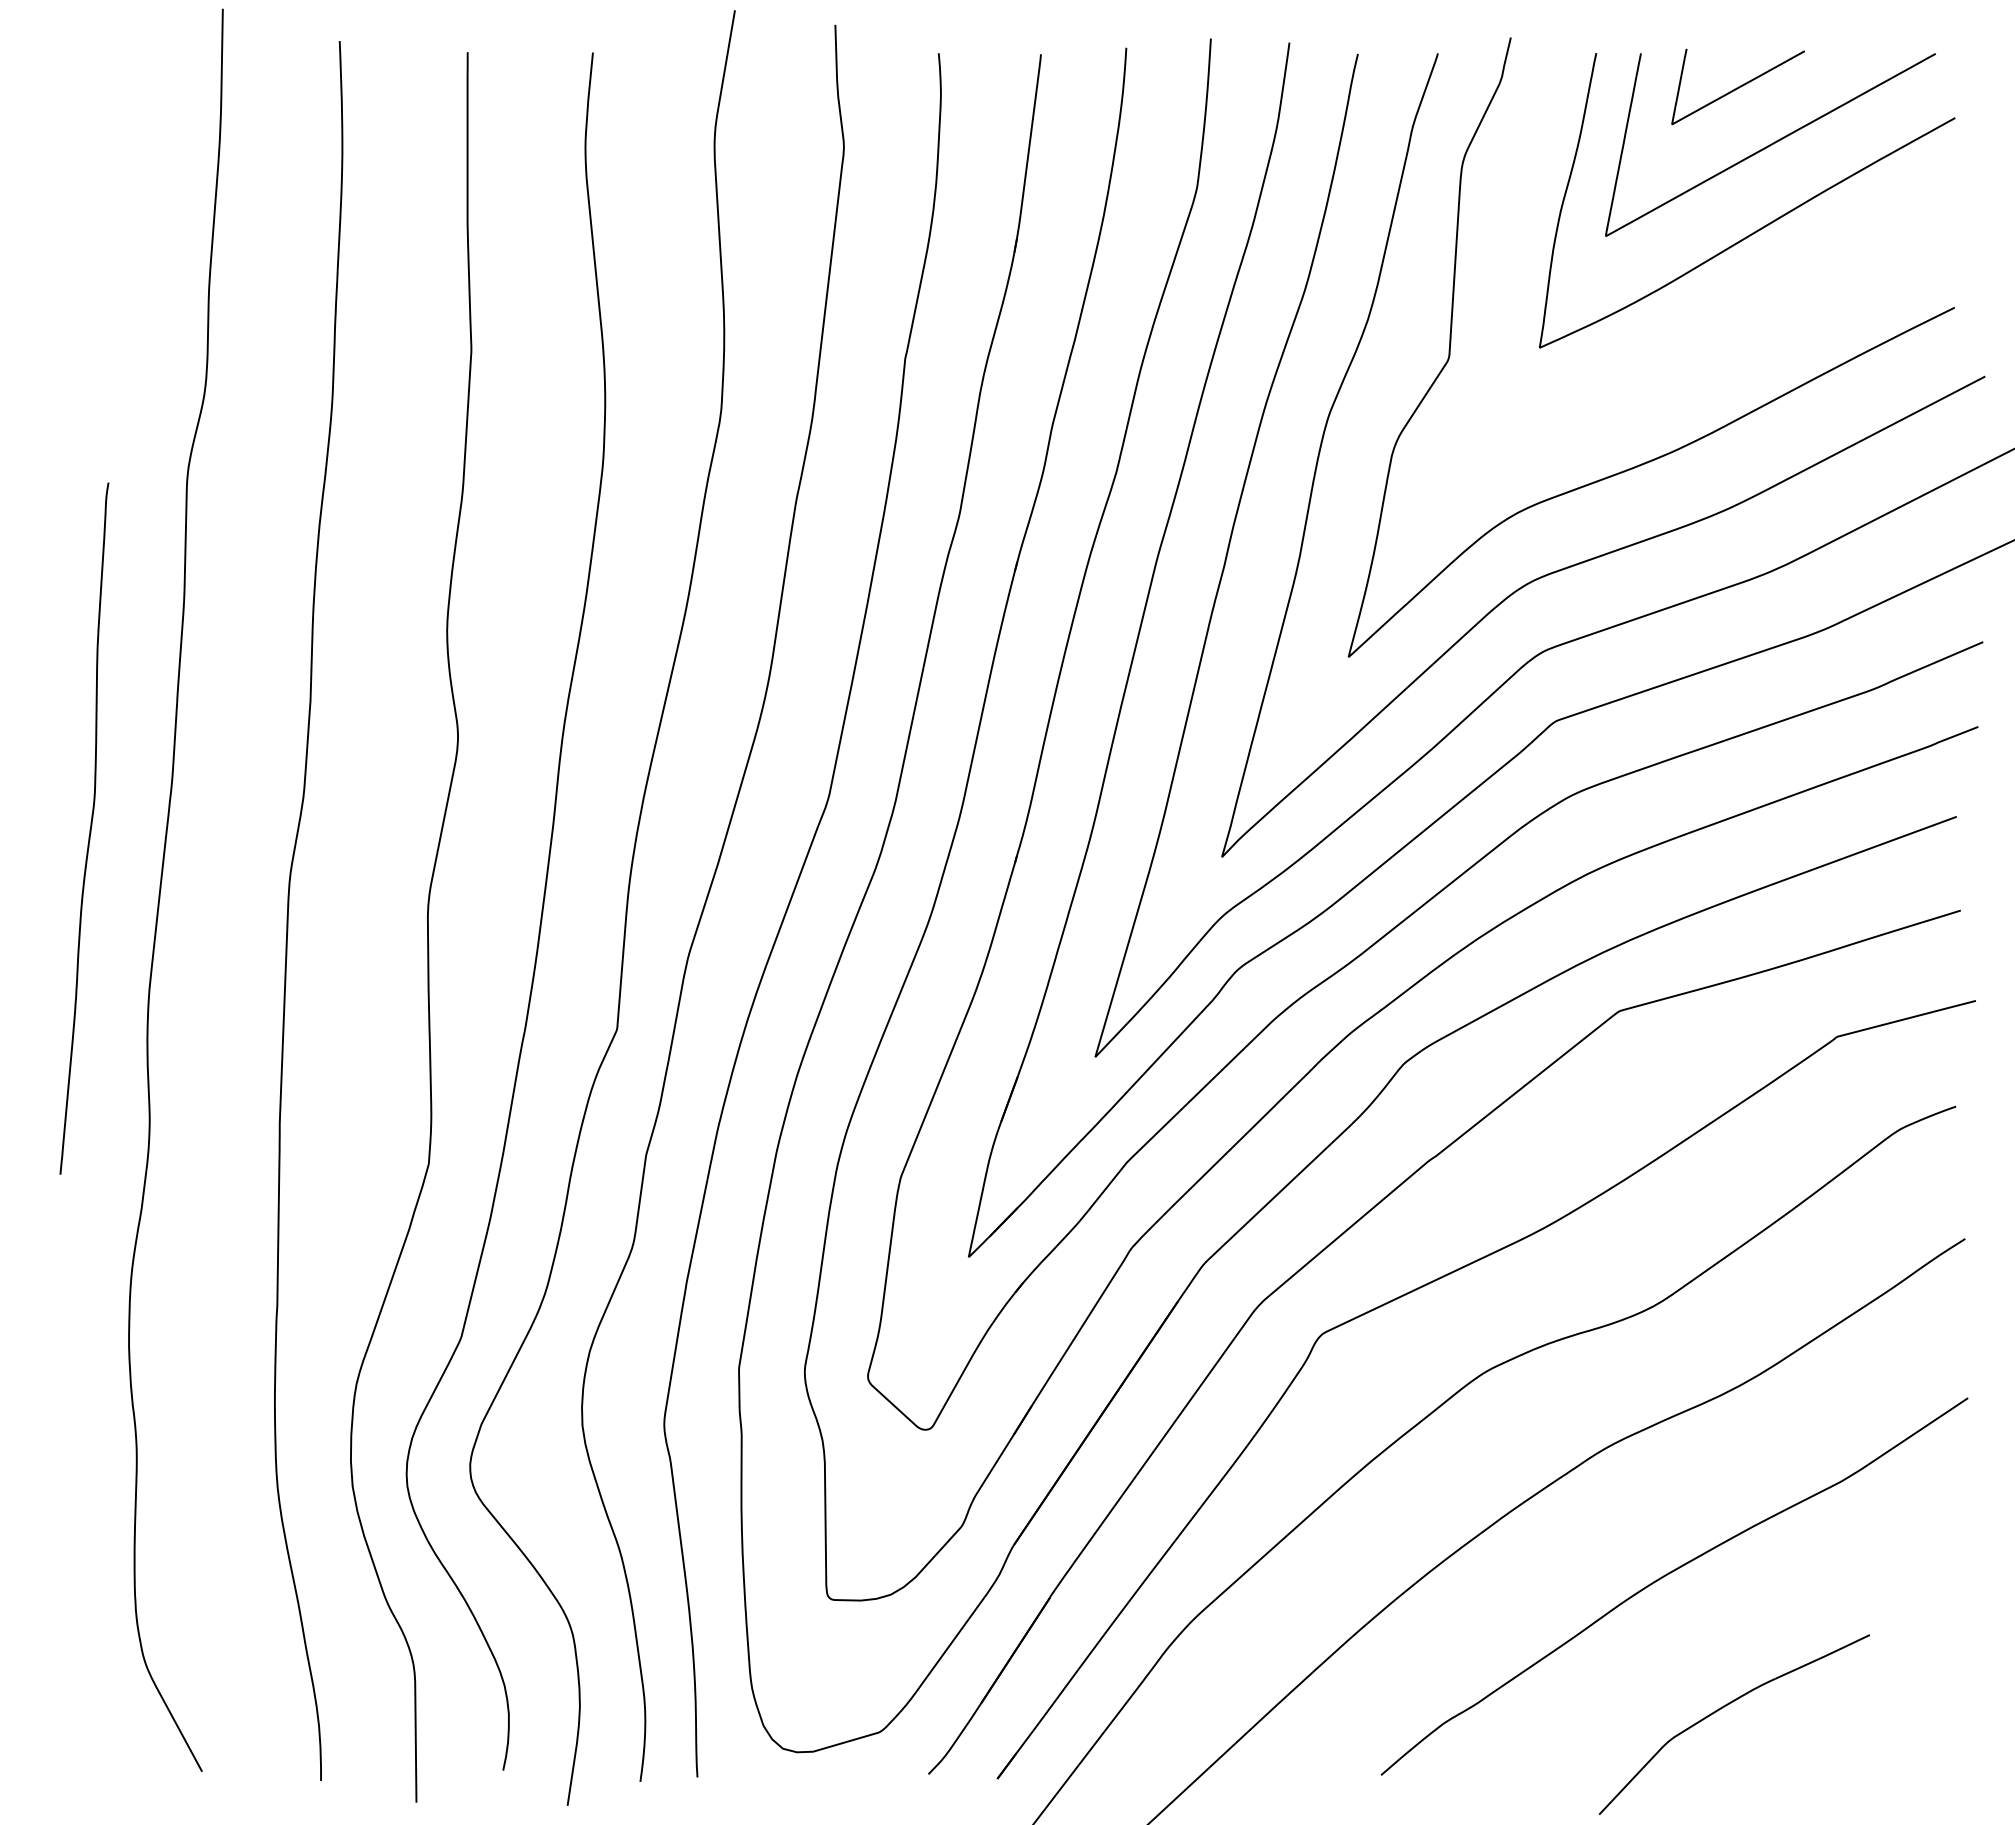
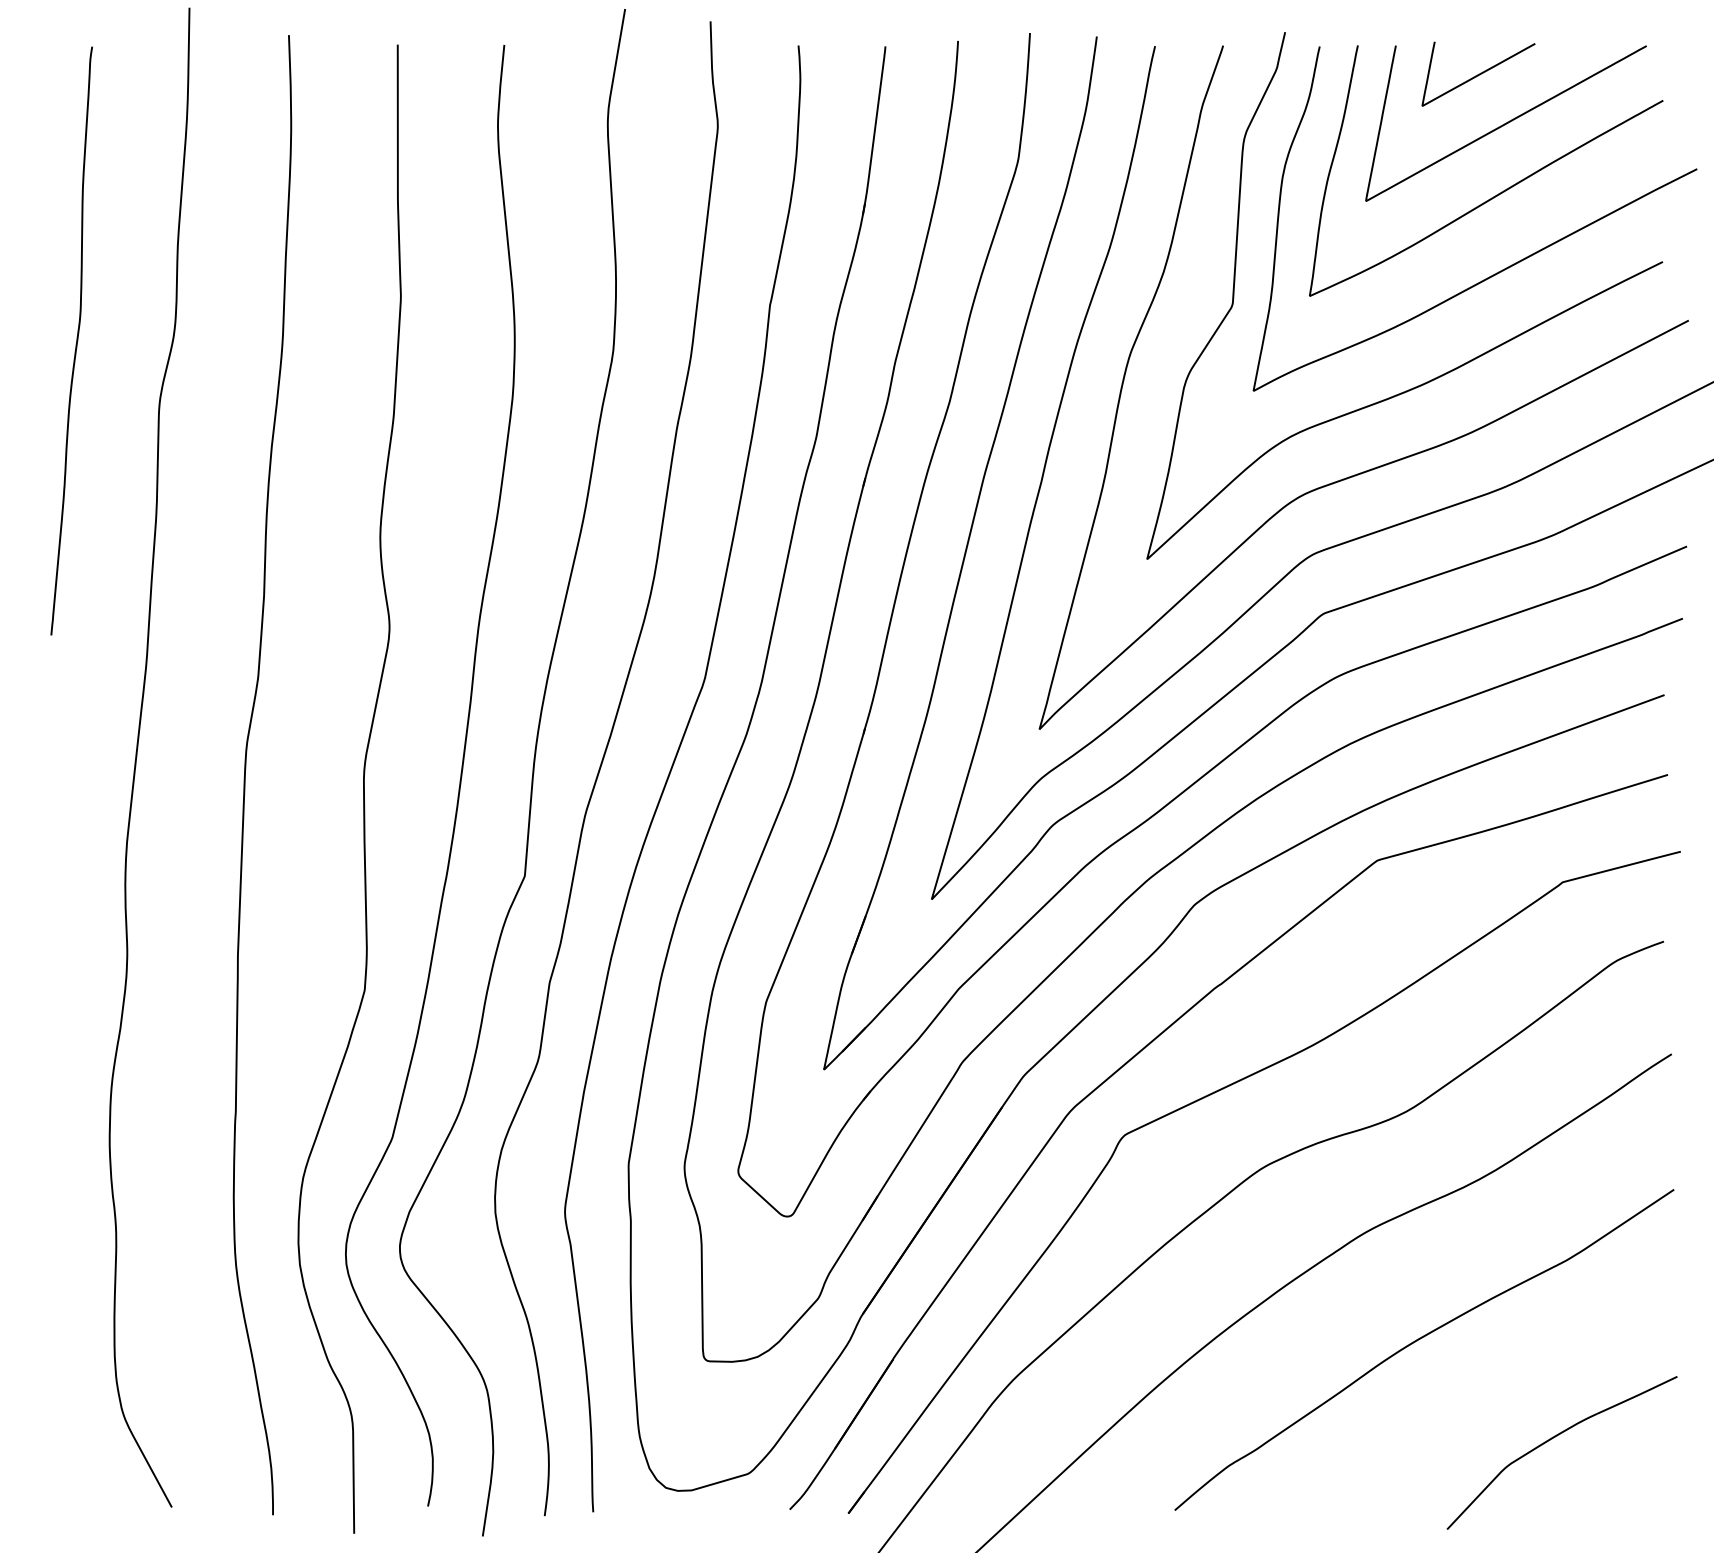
curve: (1764, 317) -> (1500, 270), added
curve: (89, 829) -> (76, 341), moved
part: (1726, 1706) -> (1555, 1437), moved

